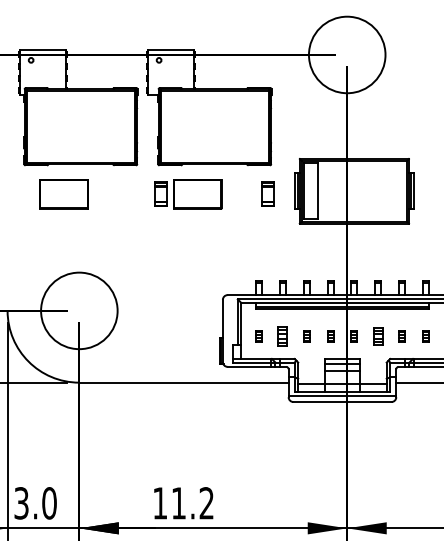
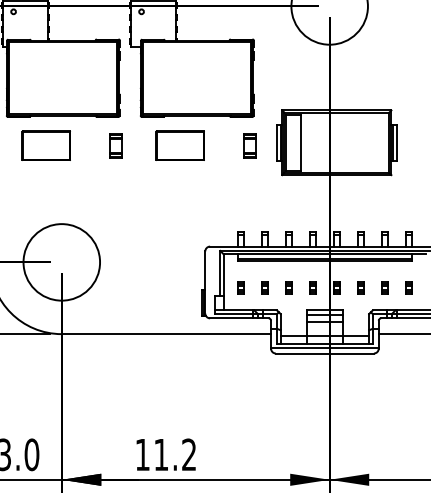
part: (160, 193) -> (115, 144), moved
part: (282, 336) -> (264, 287), size x0.62
part: (377, 336) -> (359, 287), size x0.71

